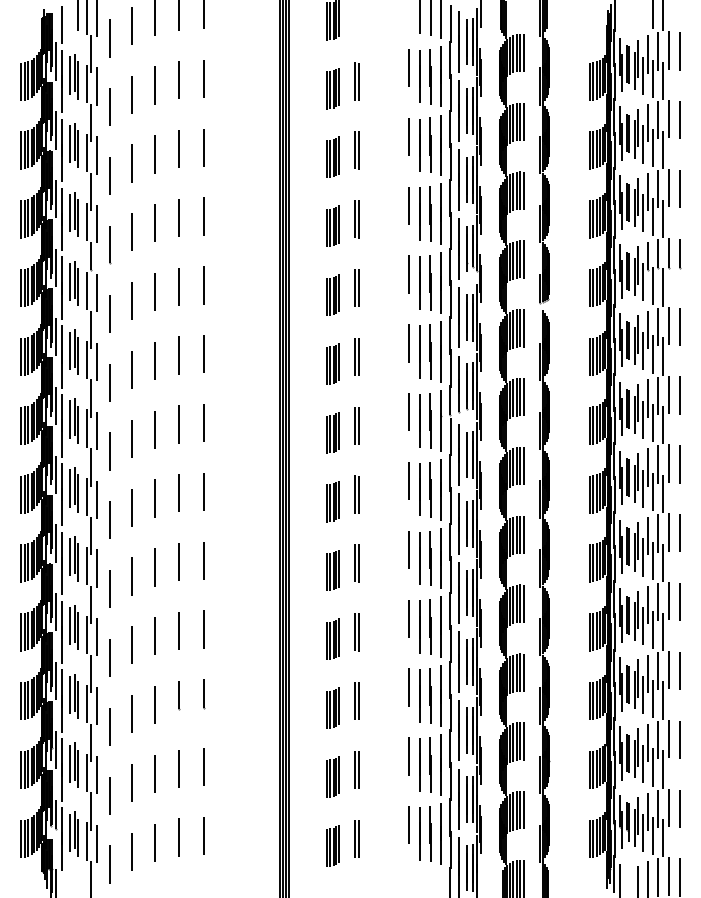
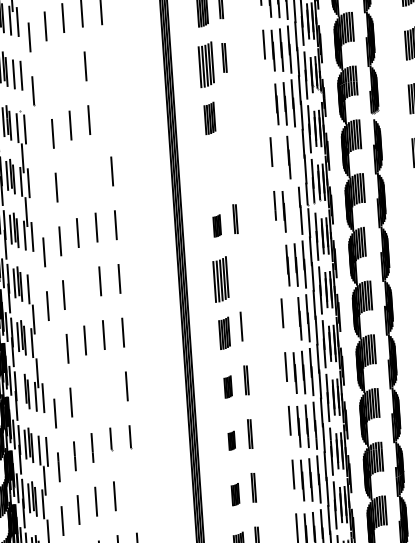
line: (91, 191) -> (15, 50), removed
line: (203, 216) -> (104, 63), removed
line: (154, 223) -> (66, 72), removed
part: (332, 225) -> (205, 64), size x1.4
line: (131, 232) -> (49, 80), removed
line: (91, 255) -> (19, 100), removed
line: (408, 274) -> (267, 98), removed
line: (203, 285) -> (108, 117), removed
part: (356, 287) -> (227, 111), removed
line: (110, 313) -> (37, 144), removed
line: (419, 351) -> (280, 157), removed
line: (440, 351) -> (296, 156), removed
line: (178, 355) -> (92, 173), removed
part: (356, 356) -> (231, 165), removed
line: (154, 360) -> (73, 178), removed
part: (332, 363) -> (212, 171), removed
line: (109, 382) -> (39, 198), removed
line: (430, 420) -> (292, 211), removed
part: (332, 432) -> (216, 225), size x0.7
line: (523, 465) -> (367, 241), removed
line: (91, 467) -> (30, 265), removed
line: (408, 480) -> (278, 259), removed
part: (356, 494) -> (238, 272), removed
line: (154, 498) -> (81, 286), removed
line: (96, 499) -> (36, 290), removed
part: (332, 501) -> (220, 279), size x1.4
line: (419, 558) -> (291, 319), removed
line: (358, 563) -> (243, 326), removed
line: (96, 568) -> (39, 344), removed
line: (109, 588) -> (50, 359), removed
line: (69, 626) -> (21, 391), removed
line: (179, 630) -> (107, 388), removed
line: (154, 636) -> (88, 394), removed
part: (332, 638) -> (227, 386), size x0.7
line: (91, 673) -> (41, 426), removed
part: (332, 707) -> (231, 440), size x0.6
line: (204, 767) -> (134, 494), removed
line: (96, 774) -> (50, 505), removed
part: (332, 776) -> (234, 494), size x0.7

